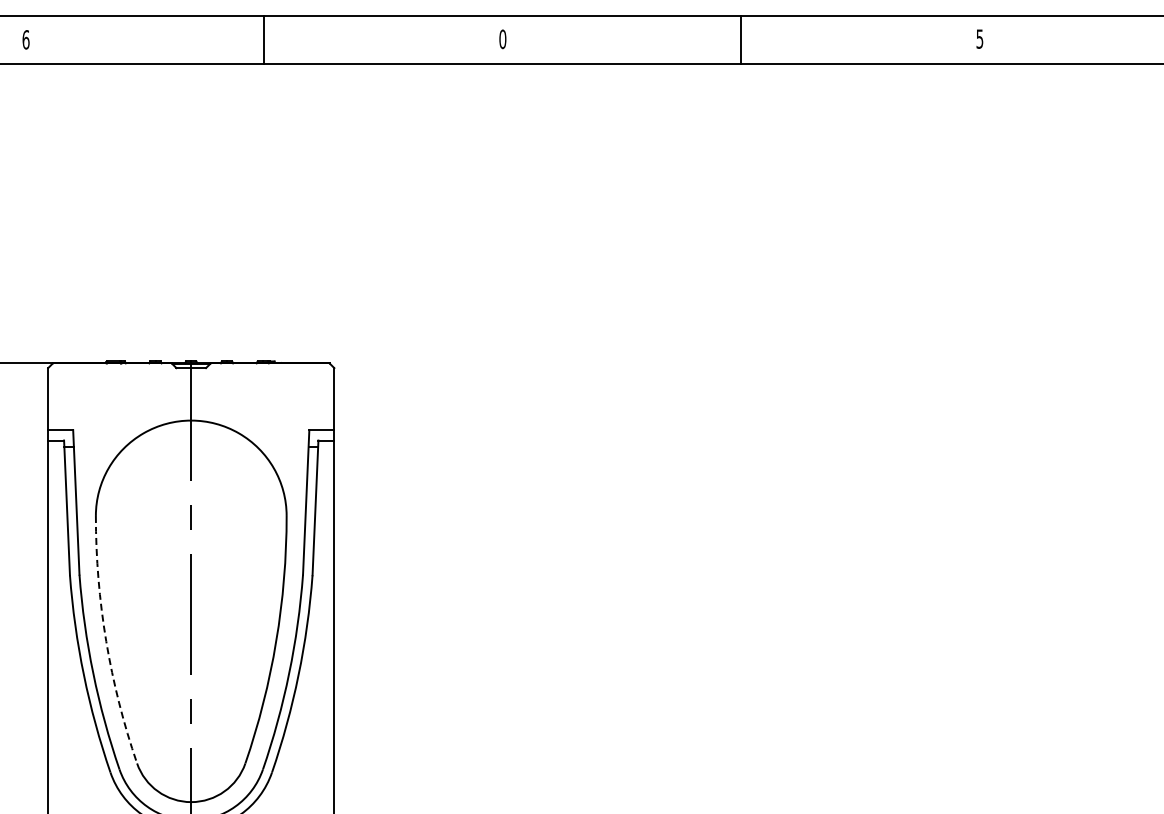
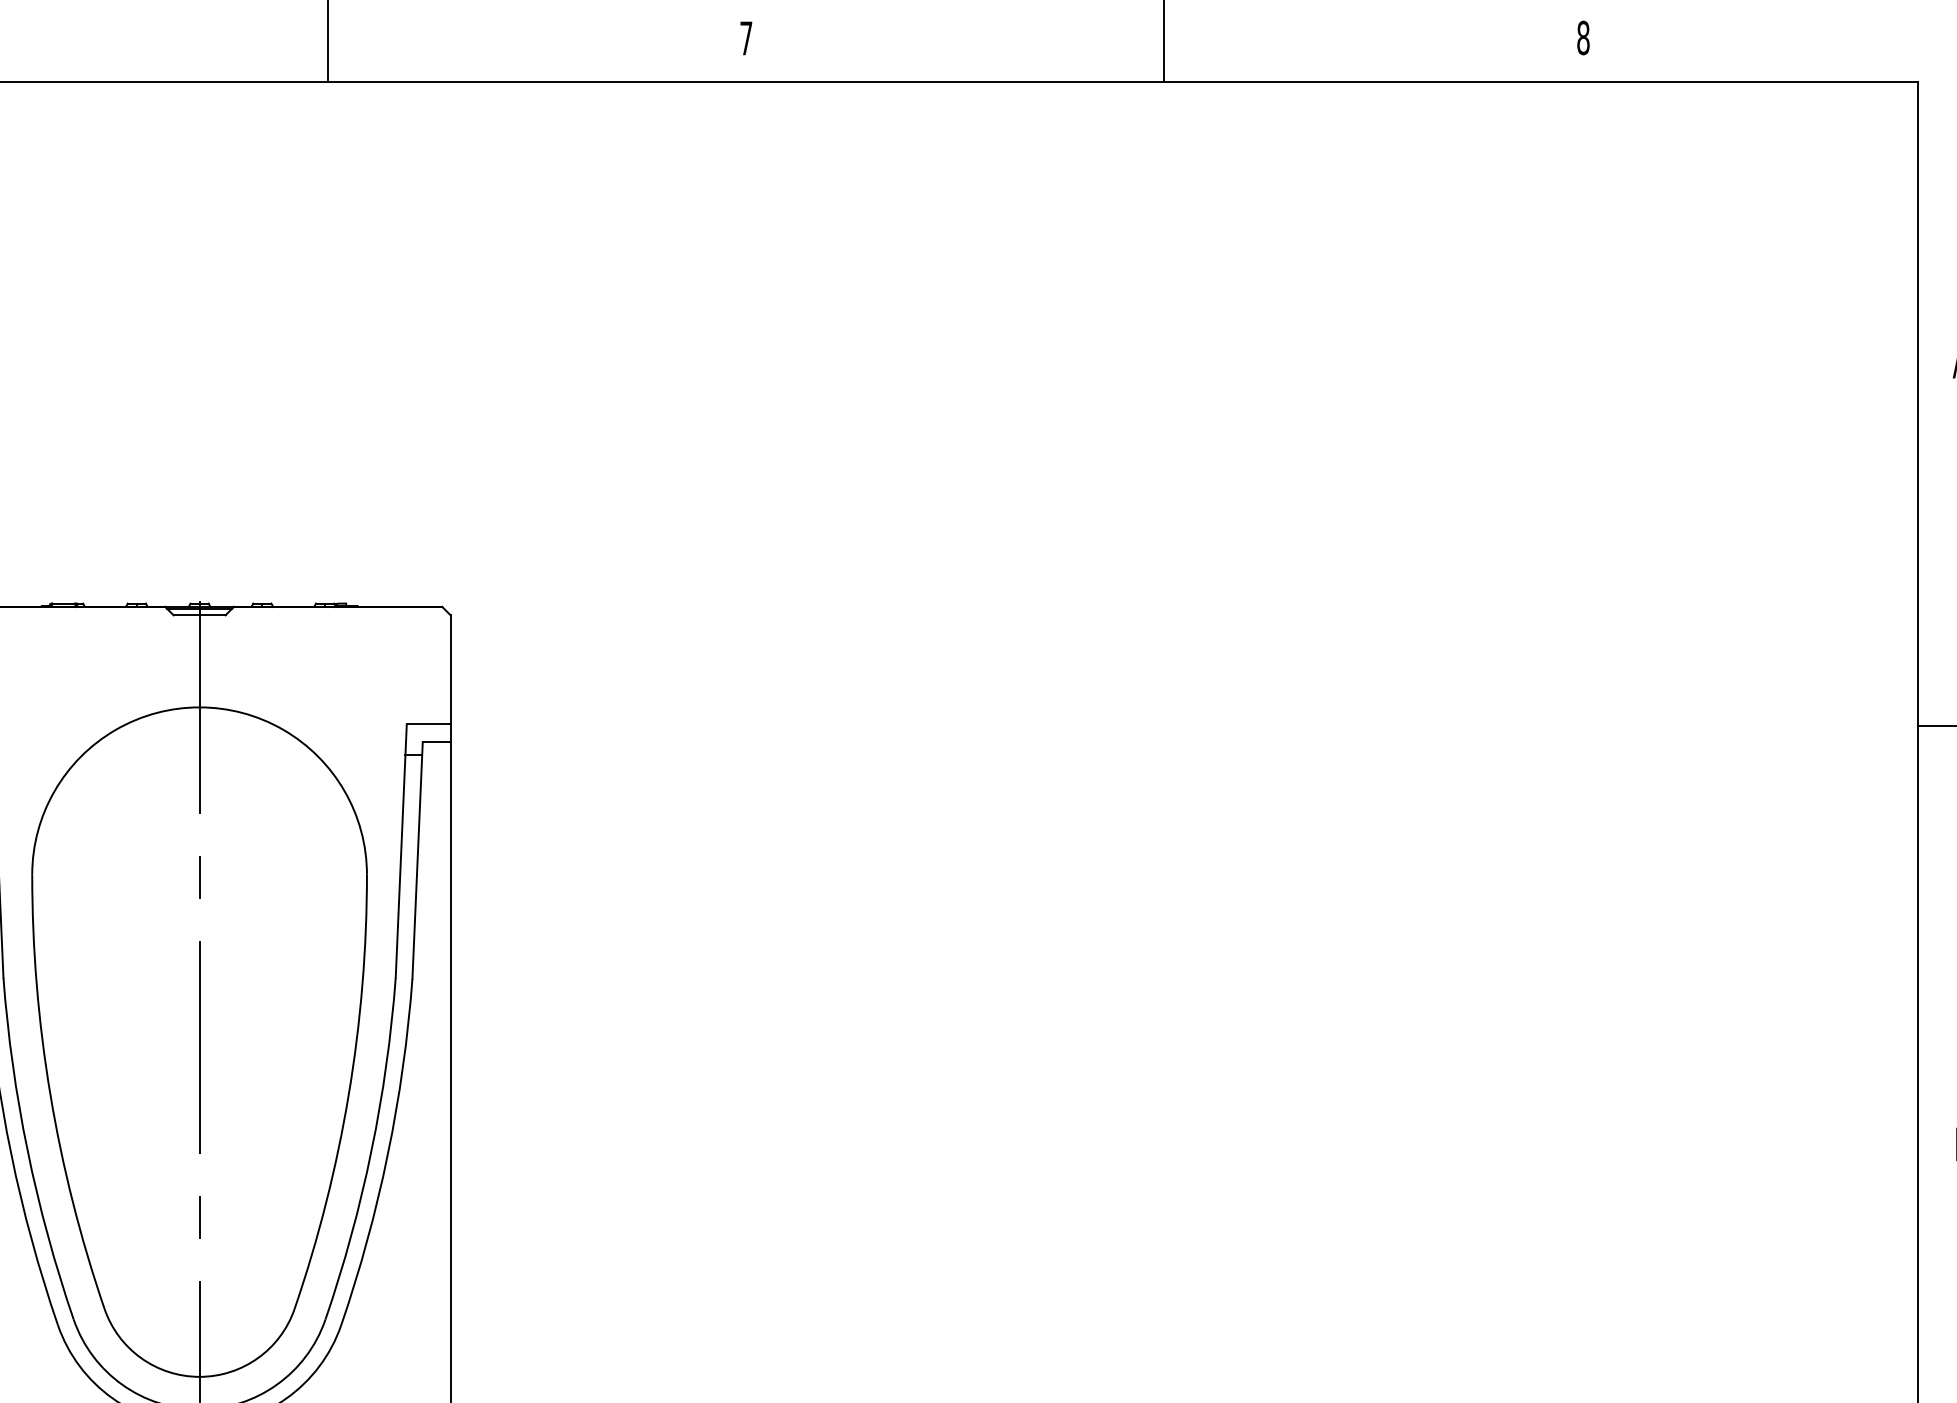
text: (979, 38) -> (1582, 36), 5 -> 8
text: (502, 39) -> (745, 38), 0 -> 7
arc: (106, 641) -> (50, 1095), dashed -> solid

